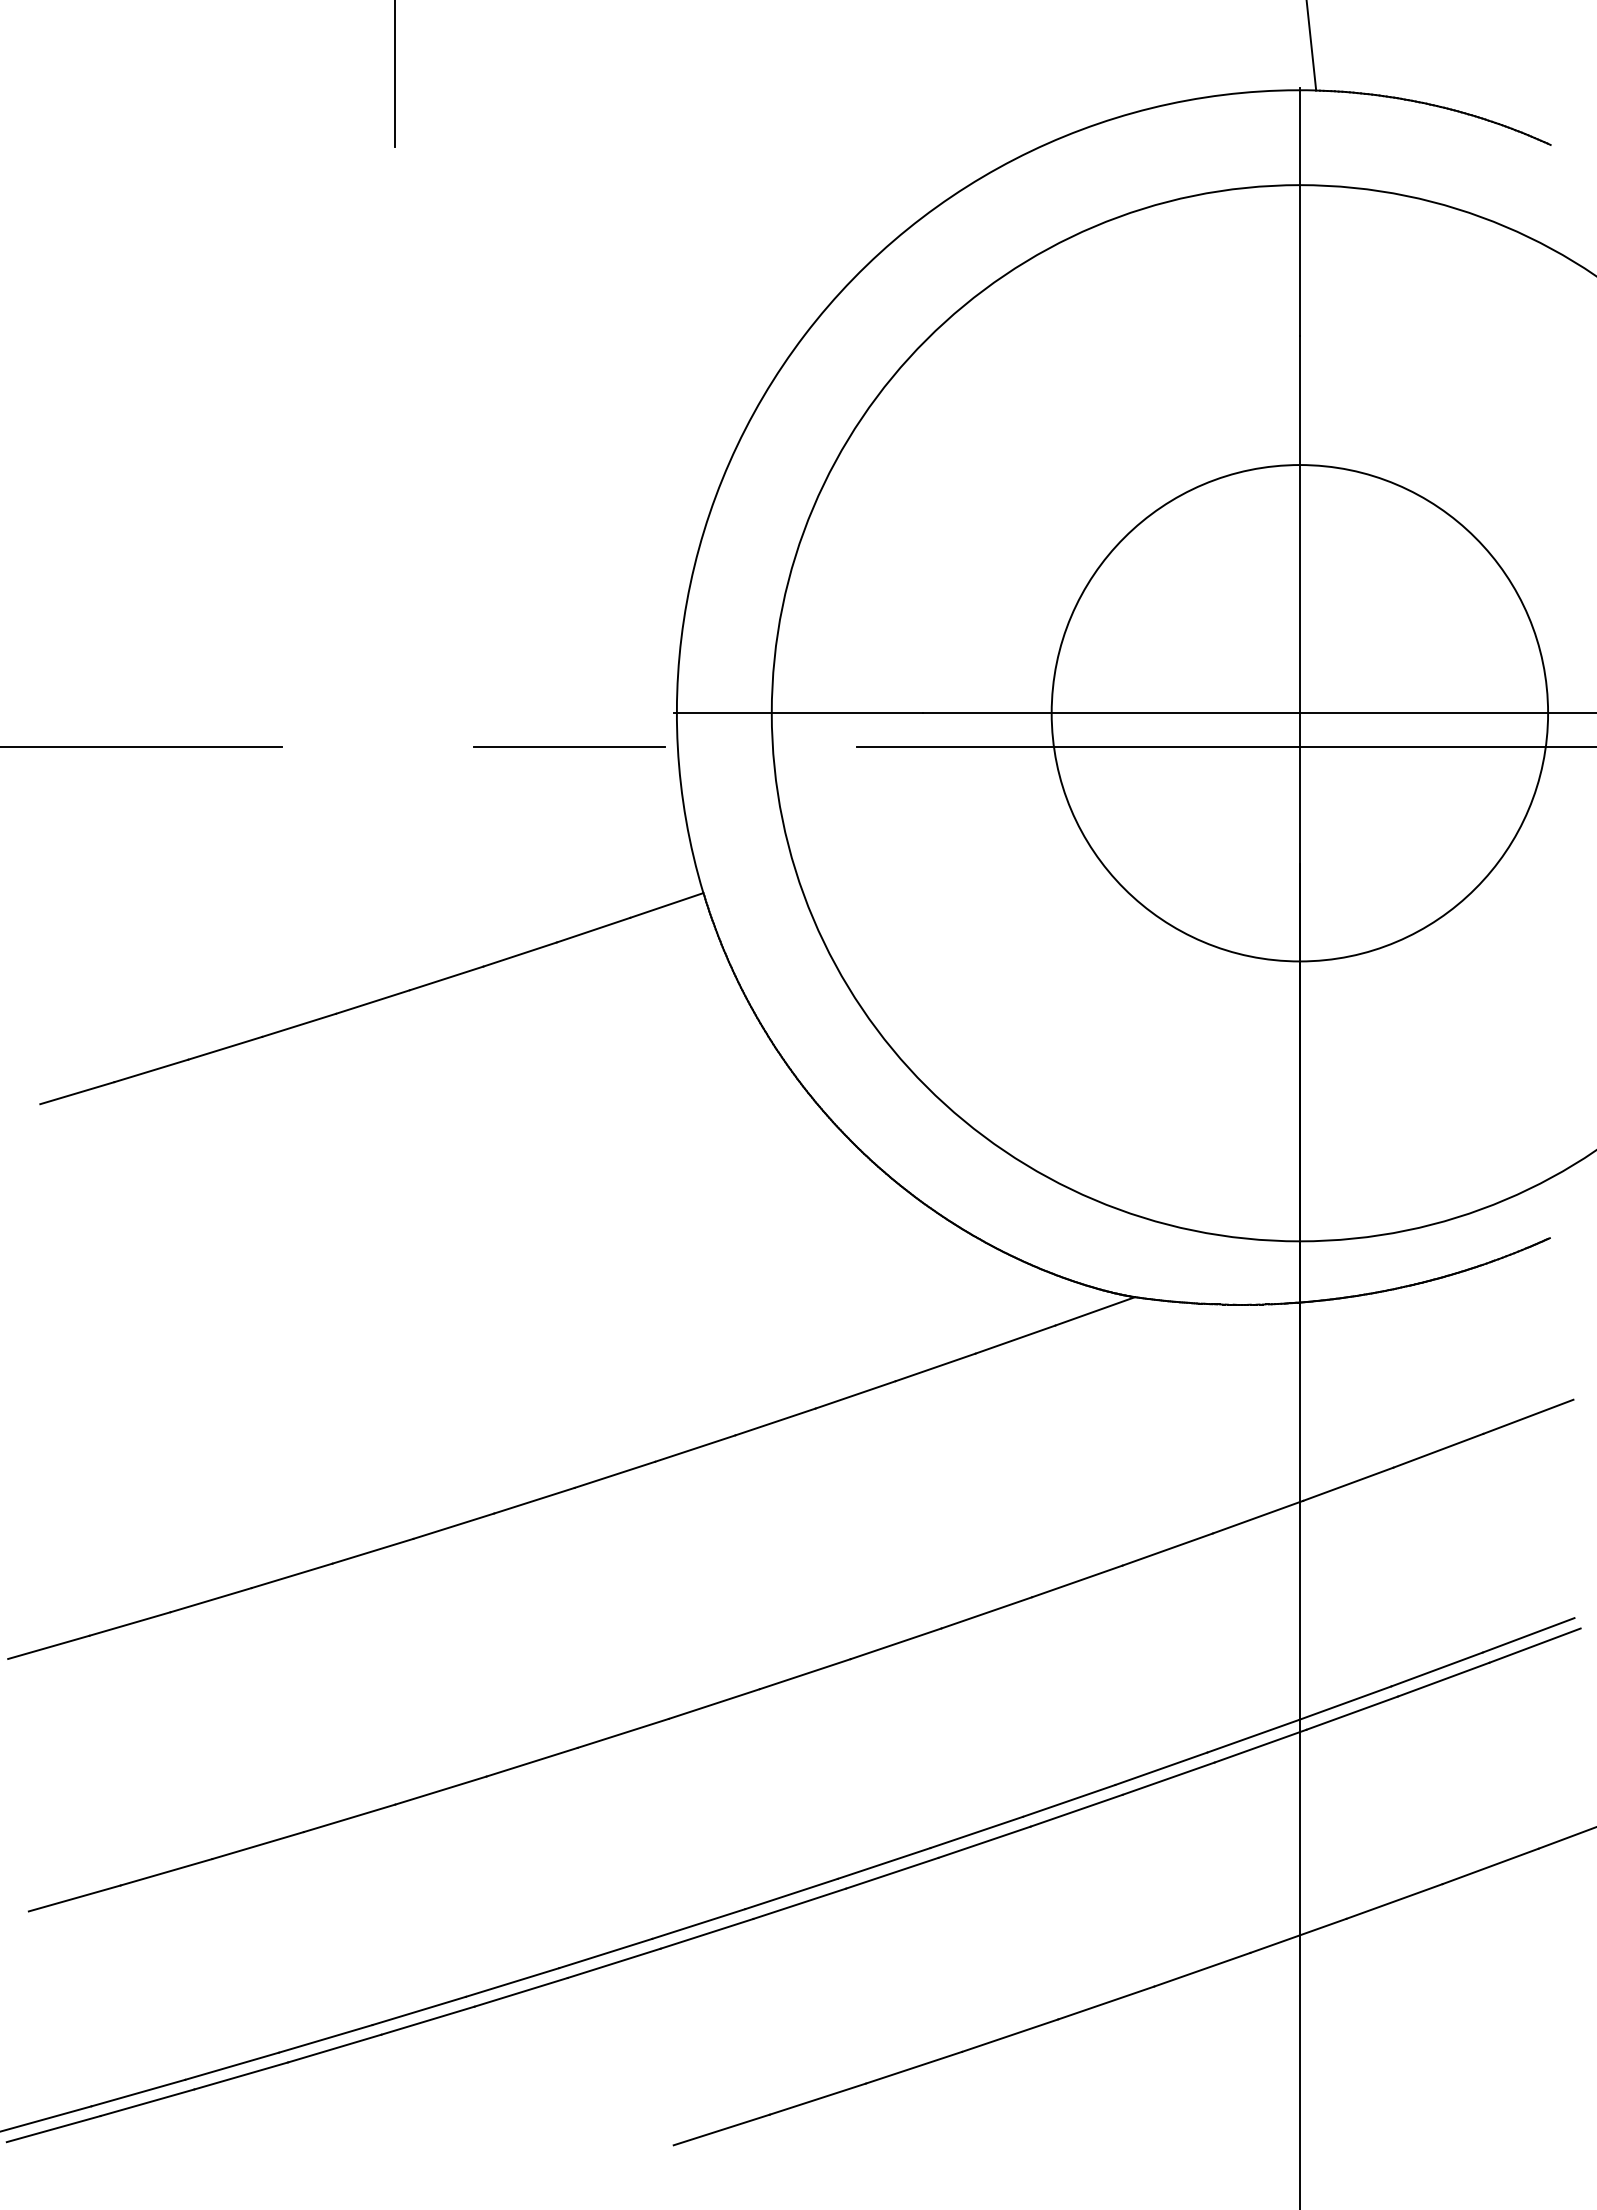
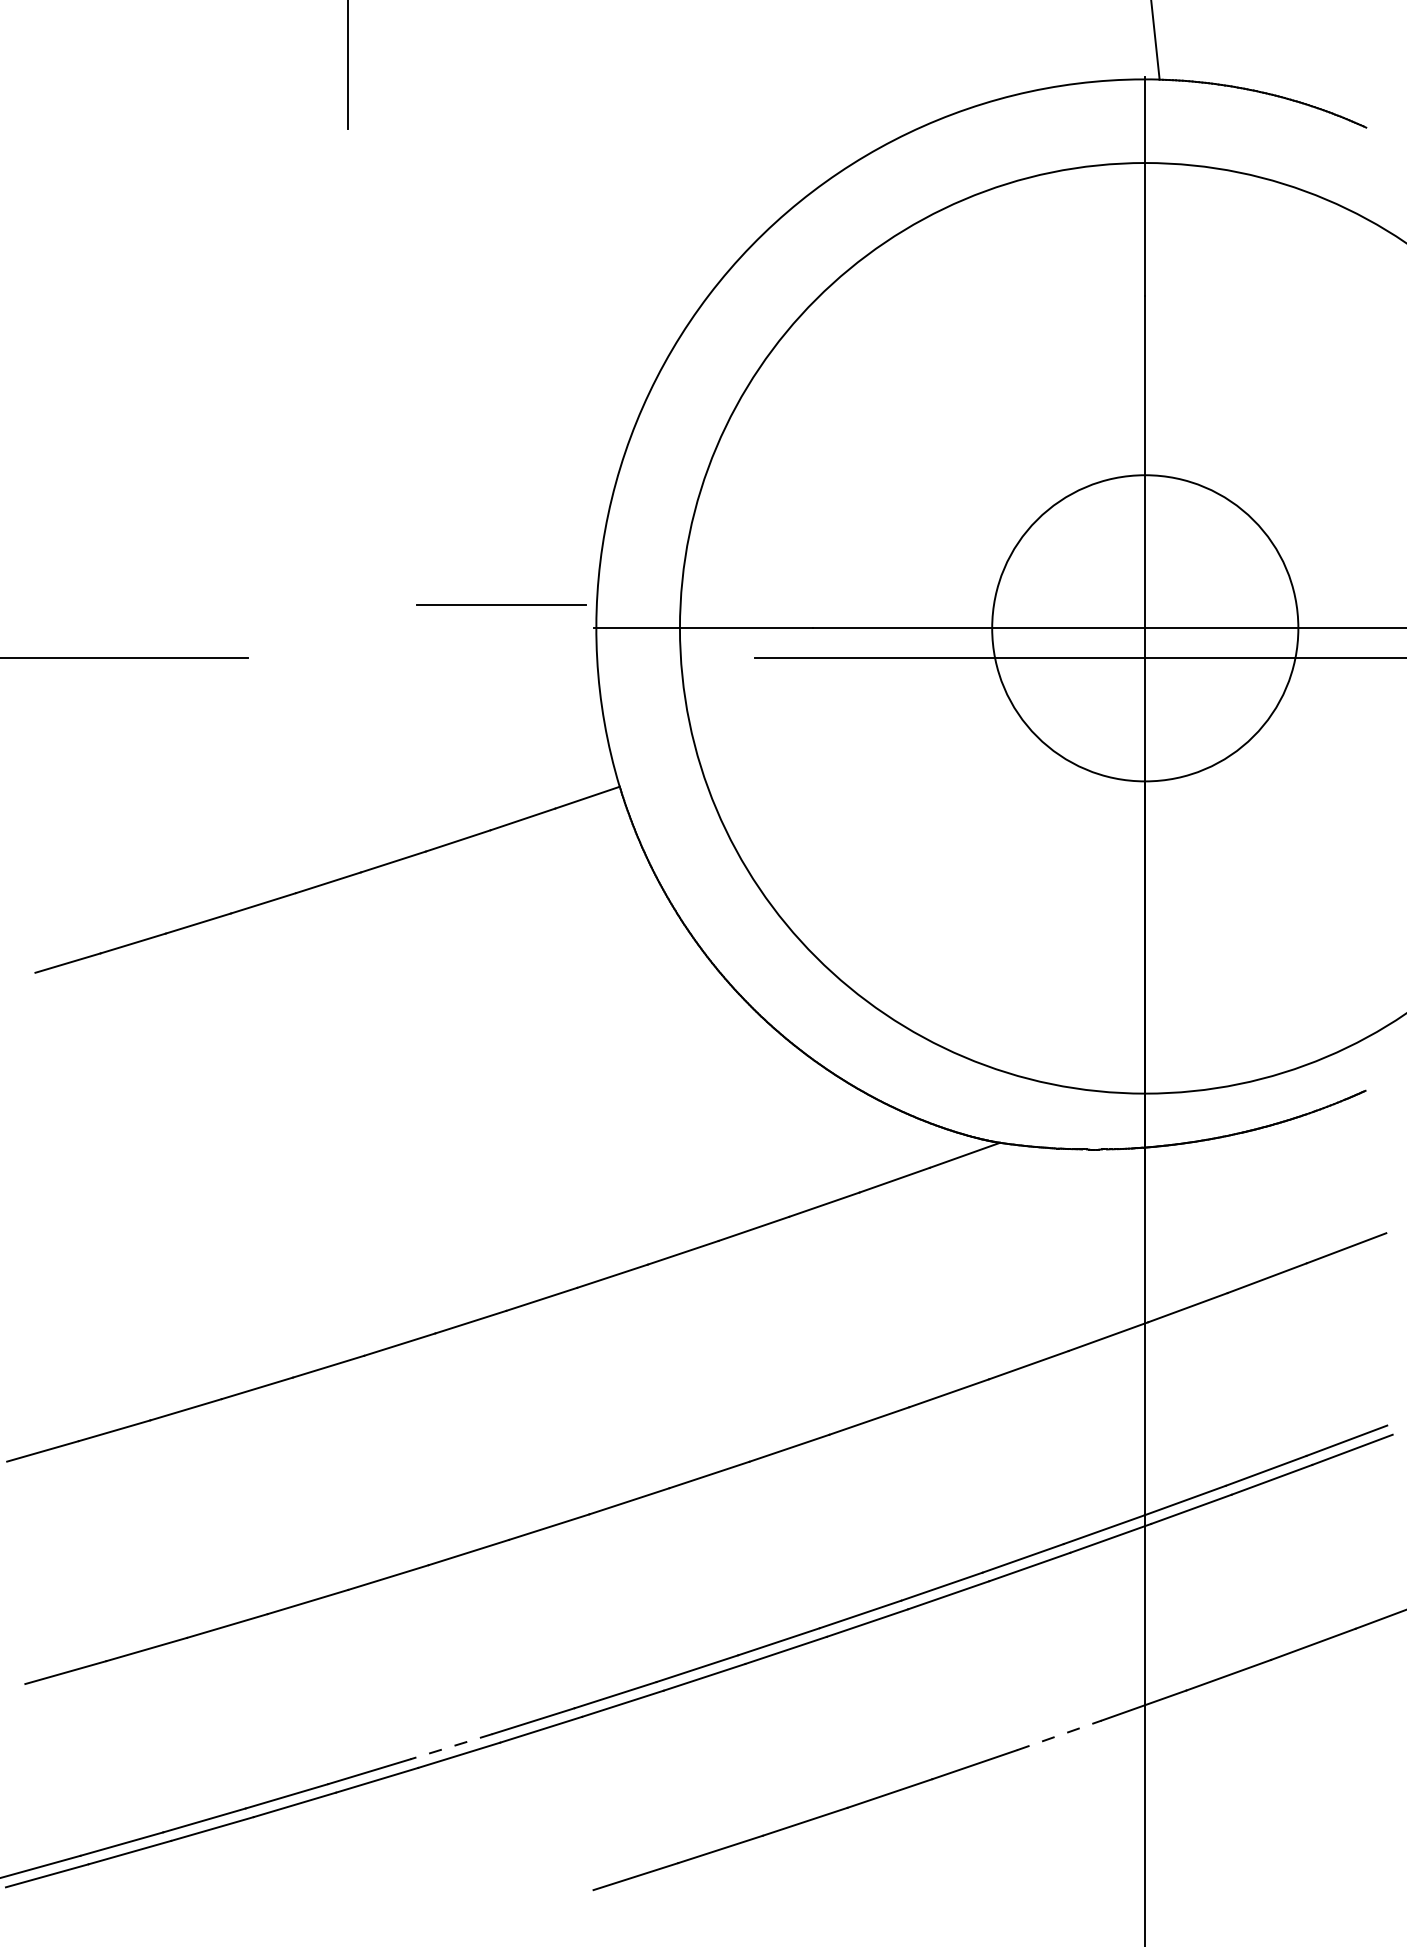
circle: (1299, 713) -> (1144, 628), size x0.7
line: (569, 746) -> (501, 604), moved
line: (1202, 1969) -> (1059, 1735), solid -> dashed
line: (512, 1982) -> (451, 1746), solid -> dashed

